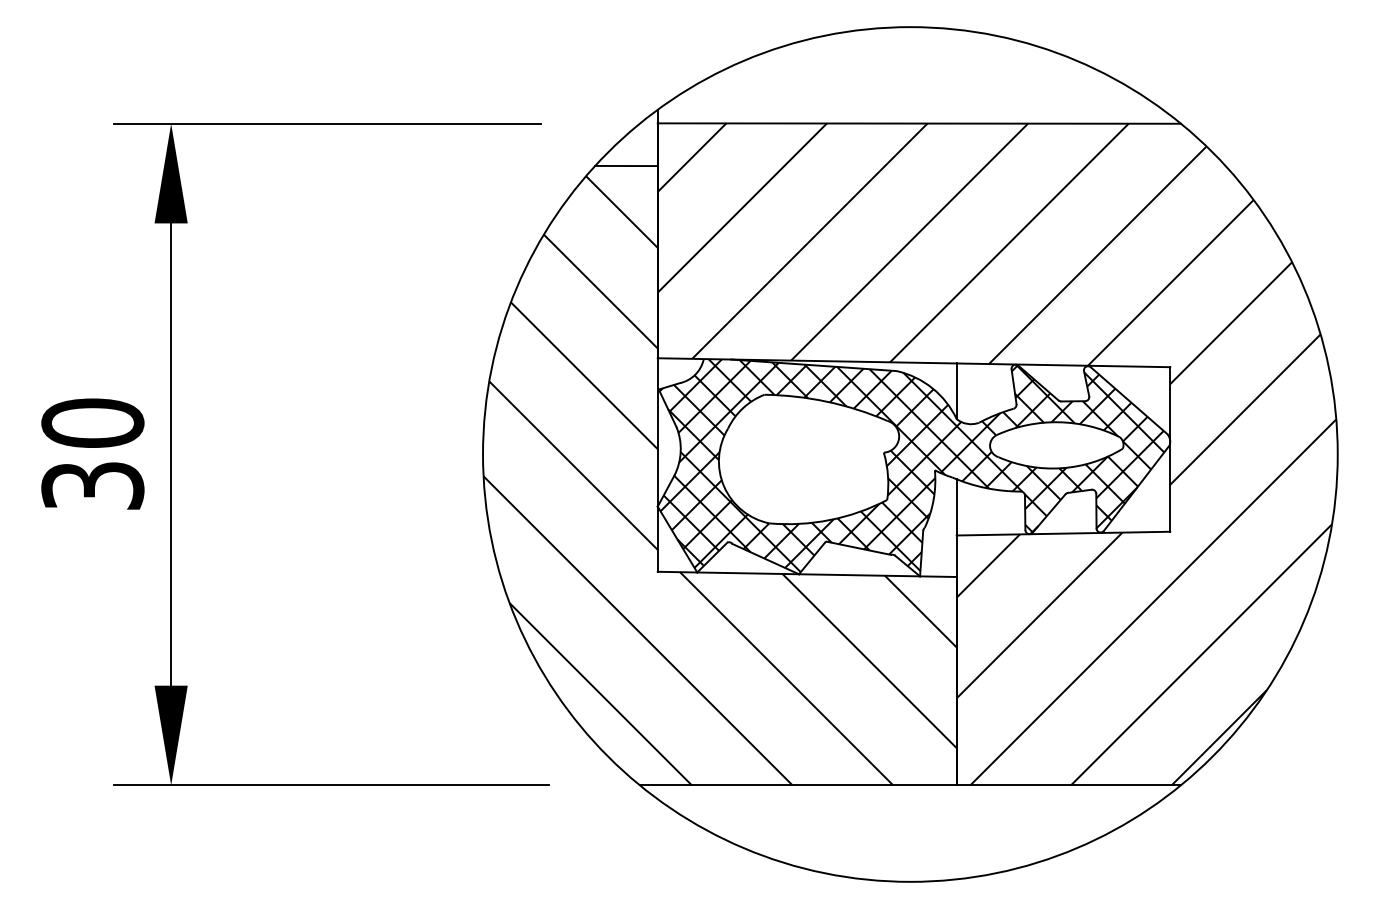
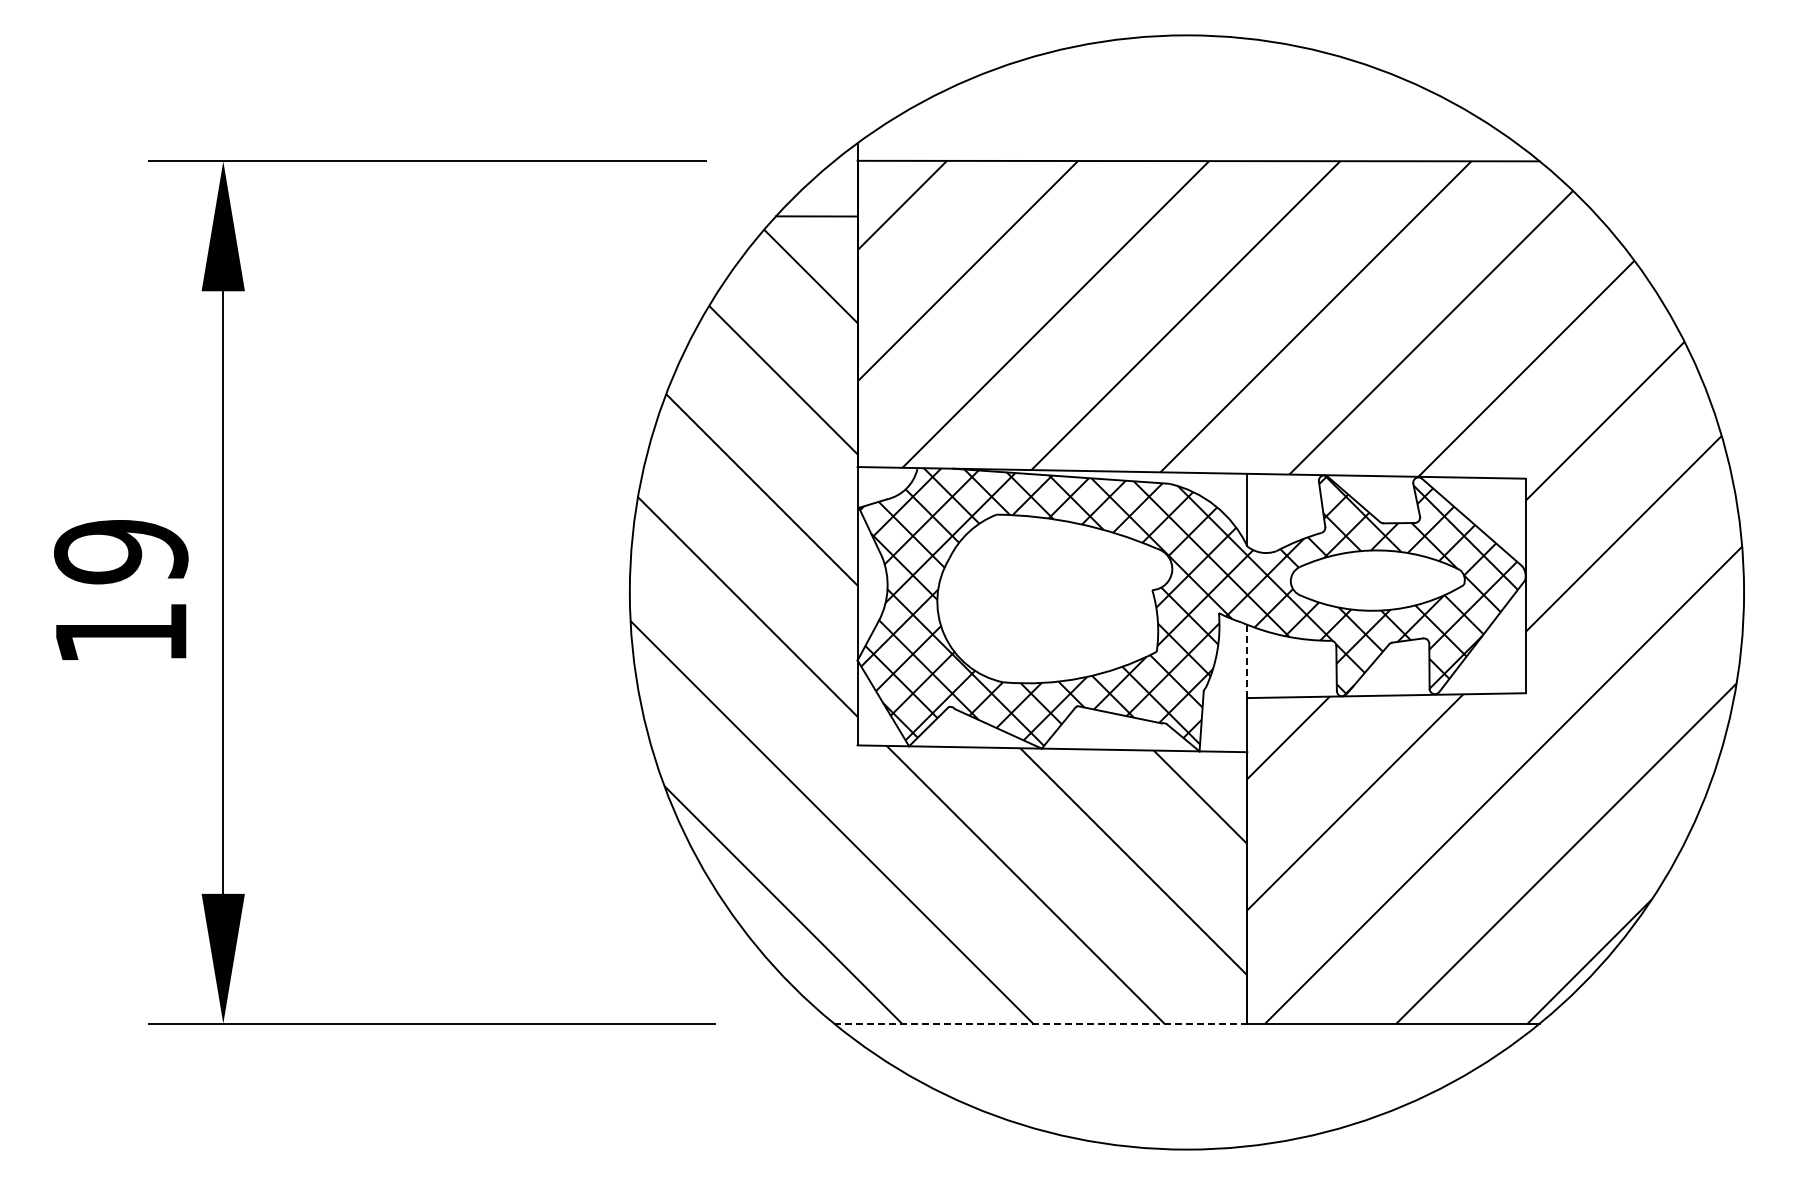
text: (93, 453) -> (121, 591), 30 -> 19
line: (956, 507) -> (1247, 661), solid -> dashed
line: (798, 785) -> (1040, 1023), solid -> dashed

